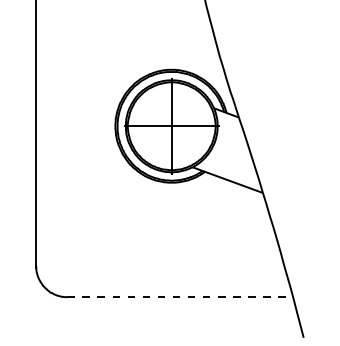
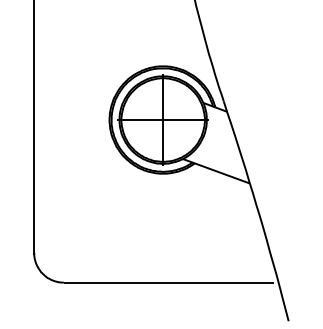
line: (177, 297) -> (168, 282), dashed -> solid

